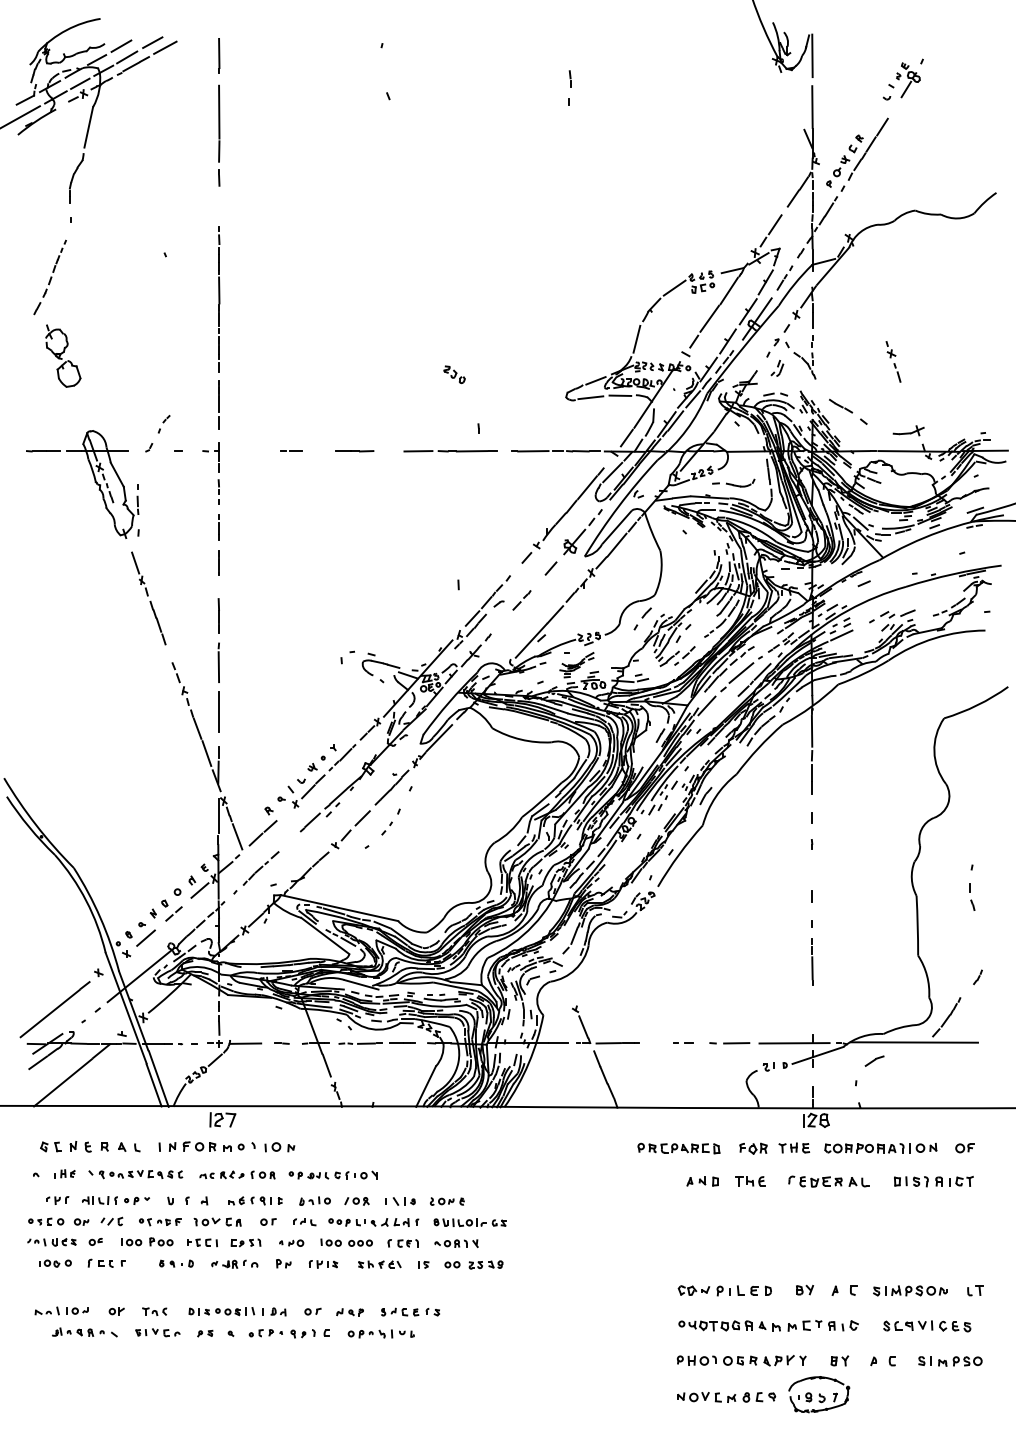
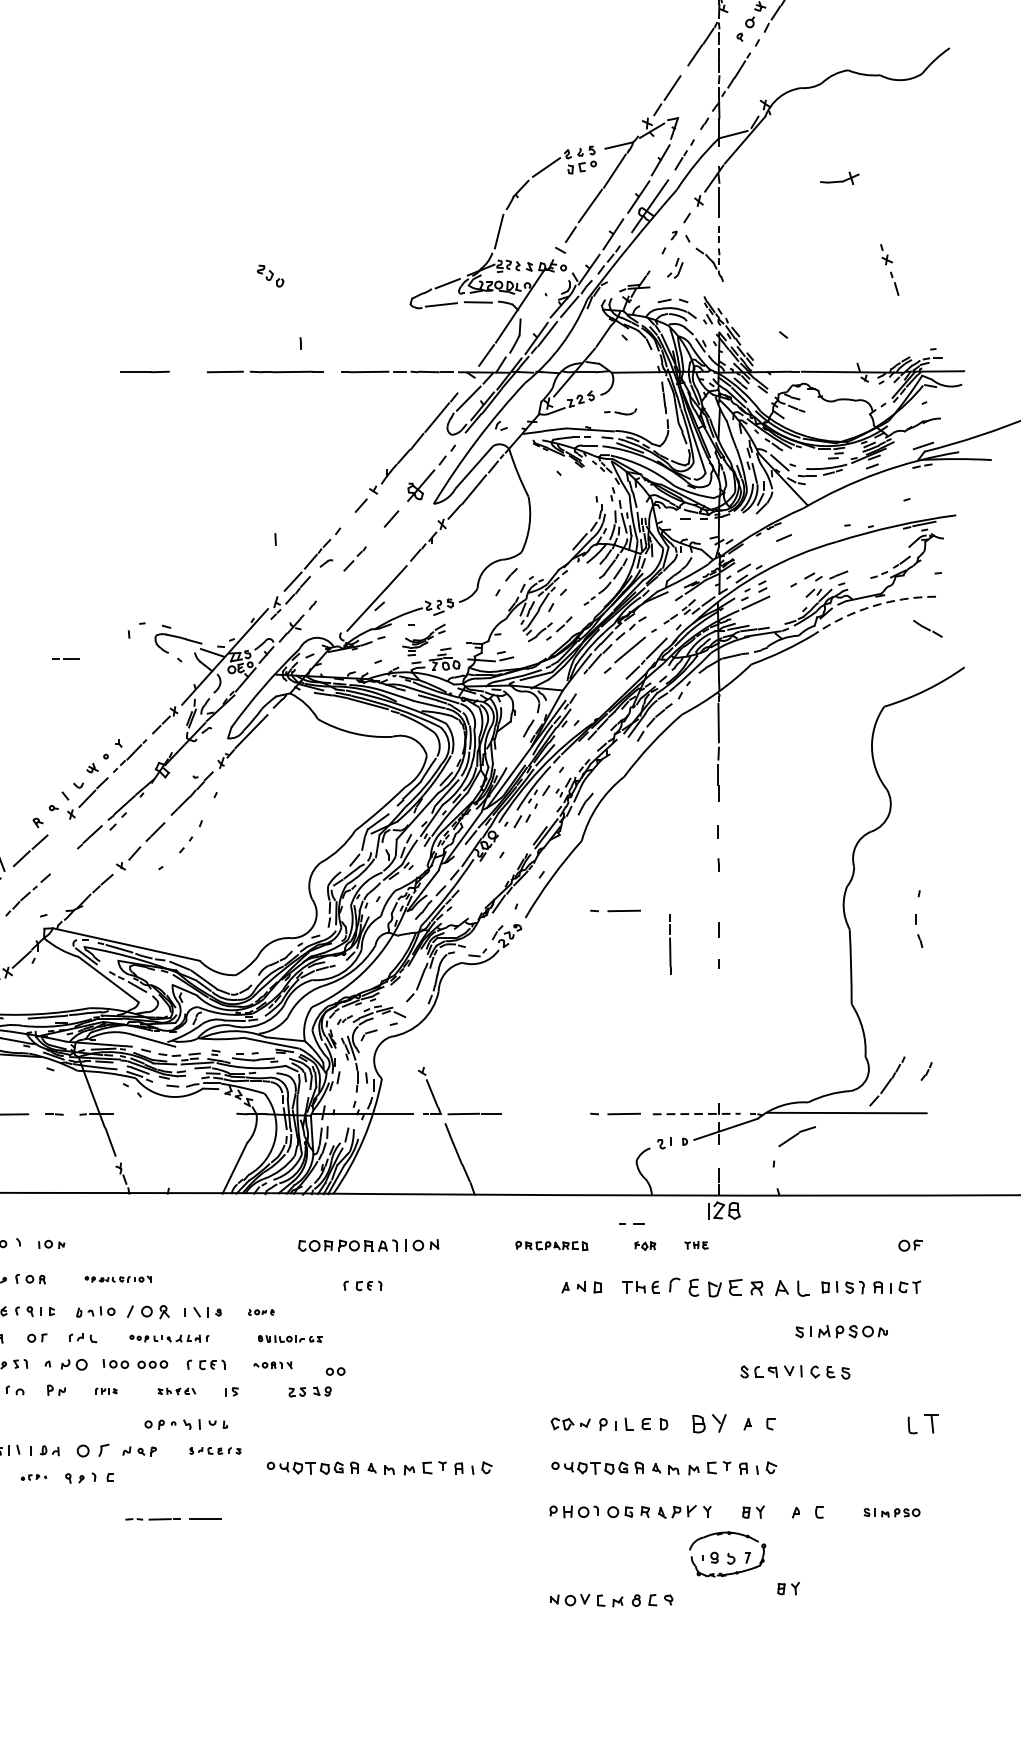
part: (893, 361) -> (889, 269), moved
line: (841, 405) -> (928, 627), moved
part: (908, 430) -> (839, 178), moved
line: (291, 450) -> (66, 658), moved
part: (733, 482) -> (620, 411), size x0.6
arc: (934, 638) -> (872, 606), solid -> dashed
line: (706, 705) -> (586, 690), removed
line: (729, 881) -> (615, 911), added
line: (812, 961) -> (670, 943), moved
line: (977, 977) -> (926, 1071), moved
line: (684, 1042) -> (633, 1223), moved
line: (376, 1043) -> (172, 1519), moved
line: (795, 1043) -> (697, 1114), solid -> dashed
part: (874, 1060) -> (796, 1135), size x1.6
part: (279, 1147) -> (51, 1244), size x0.7
part: (794, 1147) -> (696, 1244), size x0.6
part: (678, 1148) -> (551, 1245), size x0.7
part: (753, 1148) -> (645, 1245), size x0.6
part: (880, 1148) -> (368, 1245), moved
part: (332, 1174) -> (117, 1278), size x0.6
part: (527, 1180) -> (362, 1286), added
part: (828, 1181) -> (739, 1287), size x1.4
part: (356, 1201) -> (147, 1312), size x1.4
part: (446, 1201) -> (260, 1312), size x0.6
part: (373, 1222) -> (168, 1338), size x0.7
part: (469, 1222) -> (289, 1338), size x0.7
part: (291, 1242) -> (66, 1363), size x1.4
part: (456, 1243) -> (273, 1364), size x0.7
part: (323, 1264) -> (106, 1391), size x0.6
part: (379, 1264) -> (176, 1391), size x0.7
part: (452, 1264) -> (335, 1371), moved
part: (805, 1289) -> (710, 1422), size x1.6
part: (910, 1290) -> (842, 1331), moved
part: (975, 1290) -> (923, 1423), size x1.6
part: (312, 1311) -> (92, 1450), size x1.6
part: (410, 1311) -> (215, 1450), size x0.7
part: (541, 1325) -> (379, 1467), added
part: (927, 1326) -> (795, 1372), moved
part: (265, 1333) -> (33, 1477), size x0.6
part: (380, 1333) -> (185, 1423), moved
part: (950, 1361) -> (892, 1512), size x0.7
part: (726, 1397) -> (611, 1600), moved
part: (867, 1421) -> (788, 1588), added

